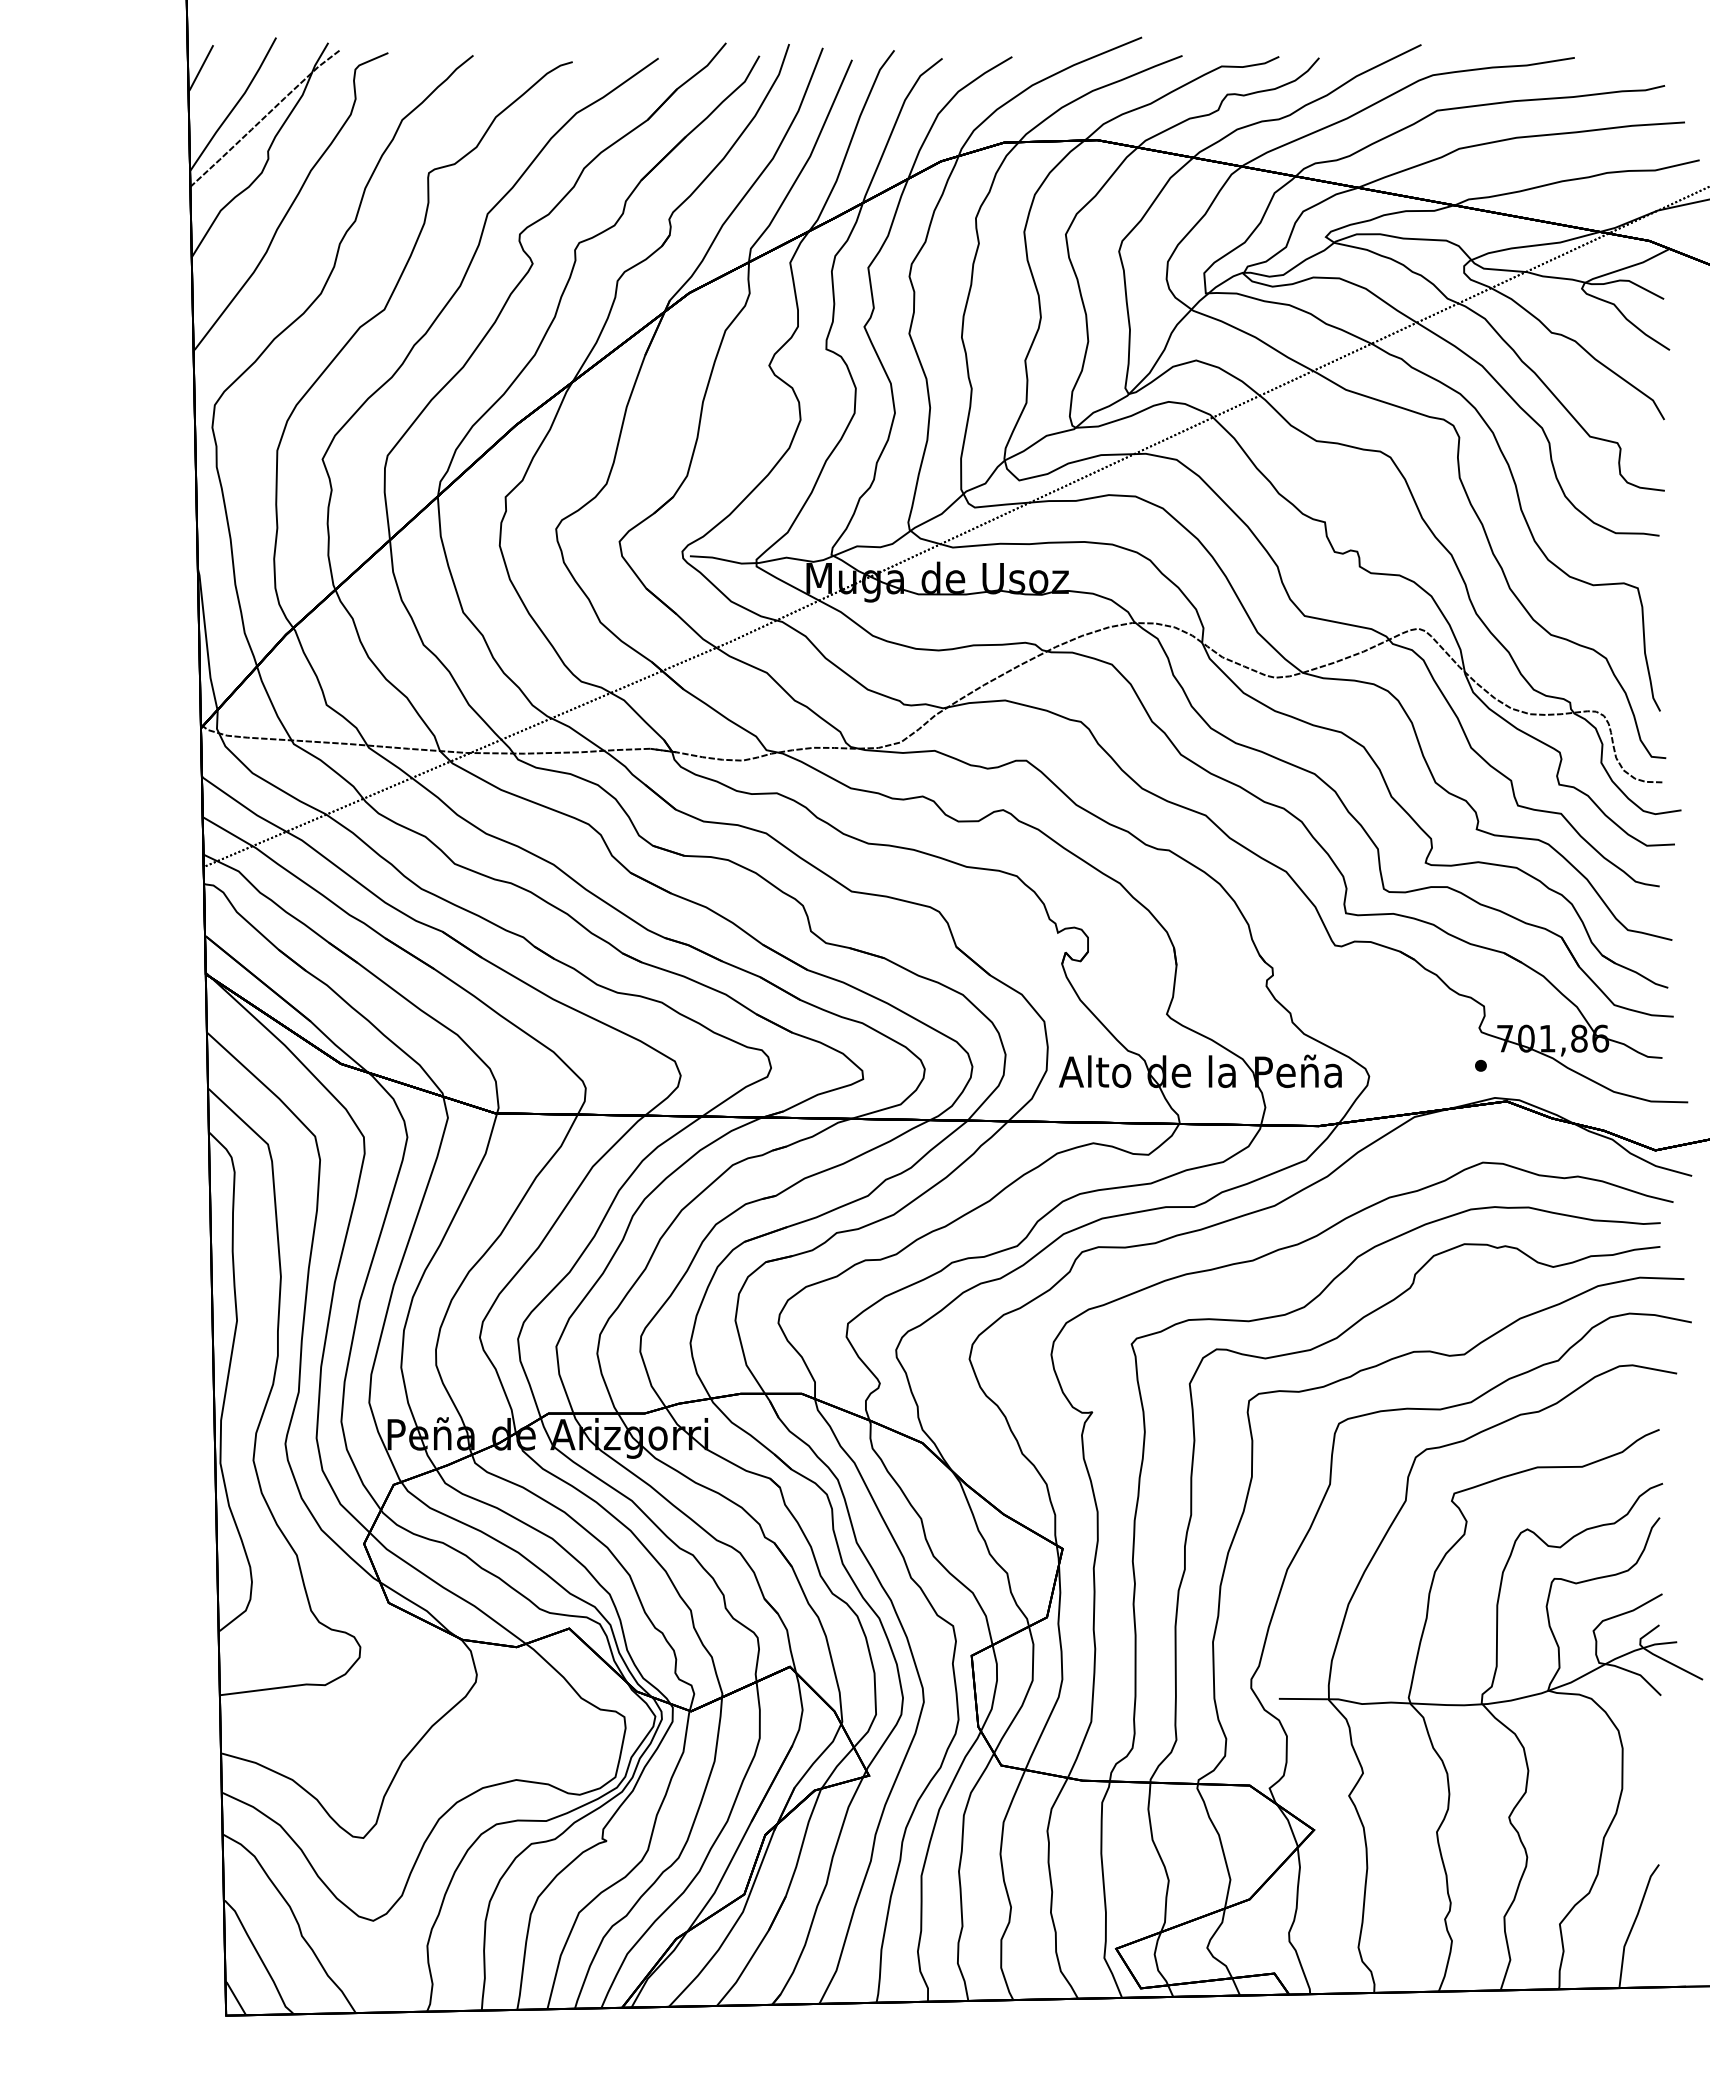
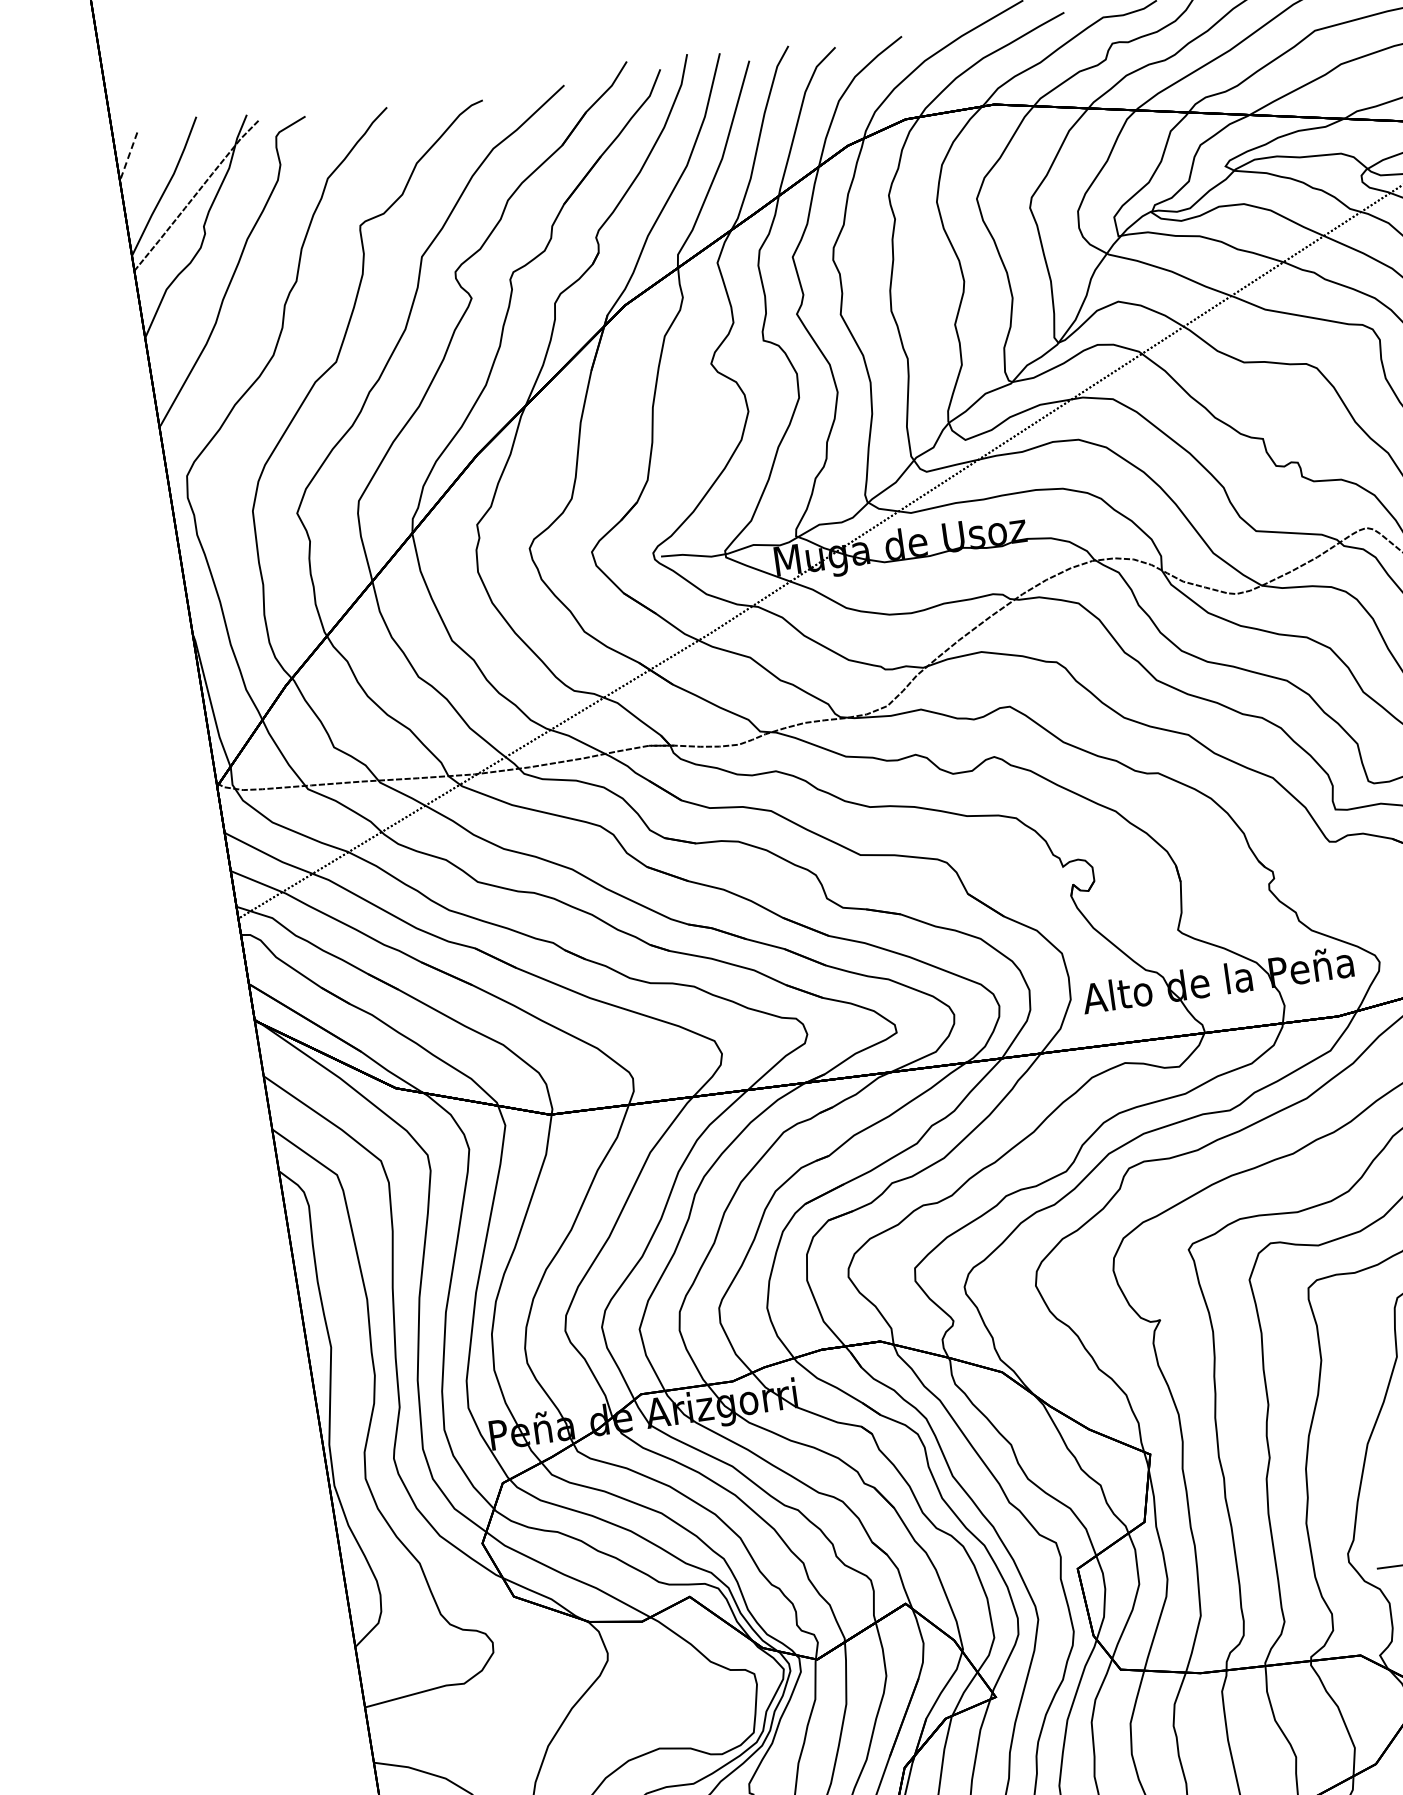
line: (200, 69) -> (128, 157), solid -> dashed

